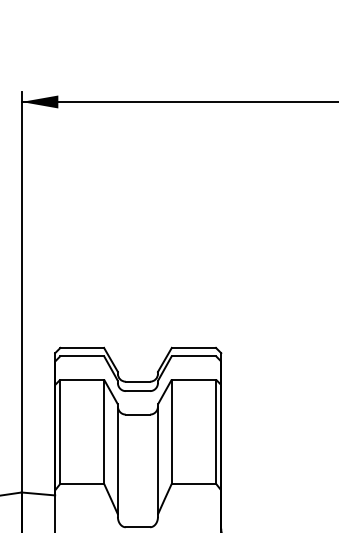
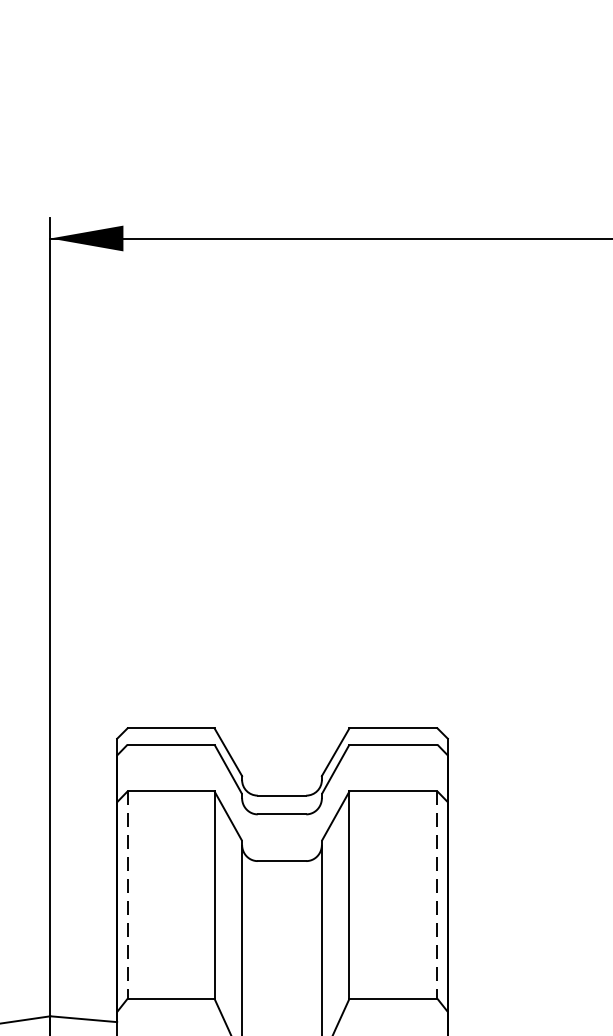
line: (60, 432) -> (127, 896), solid -> dashed
line: (216, 432) -> (438, 896), solid -> dashed

